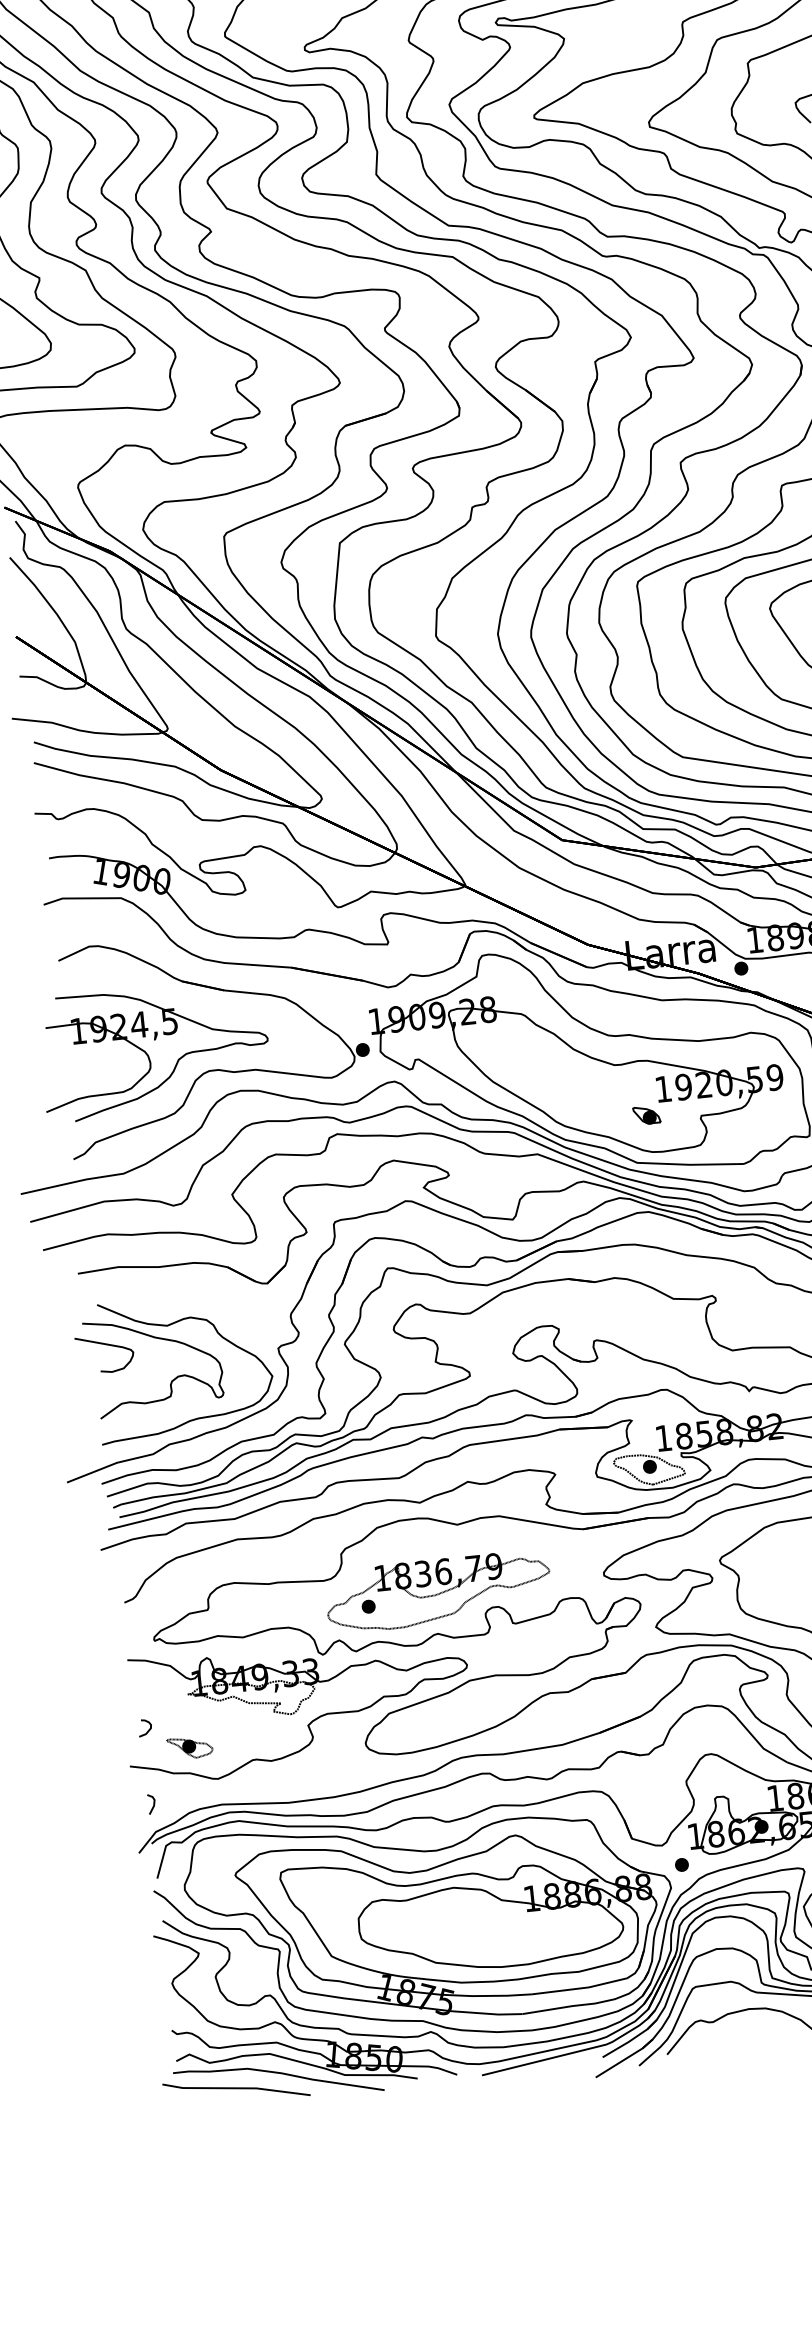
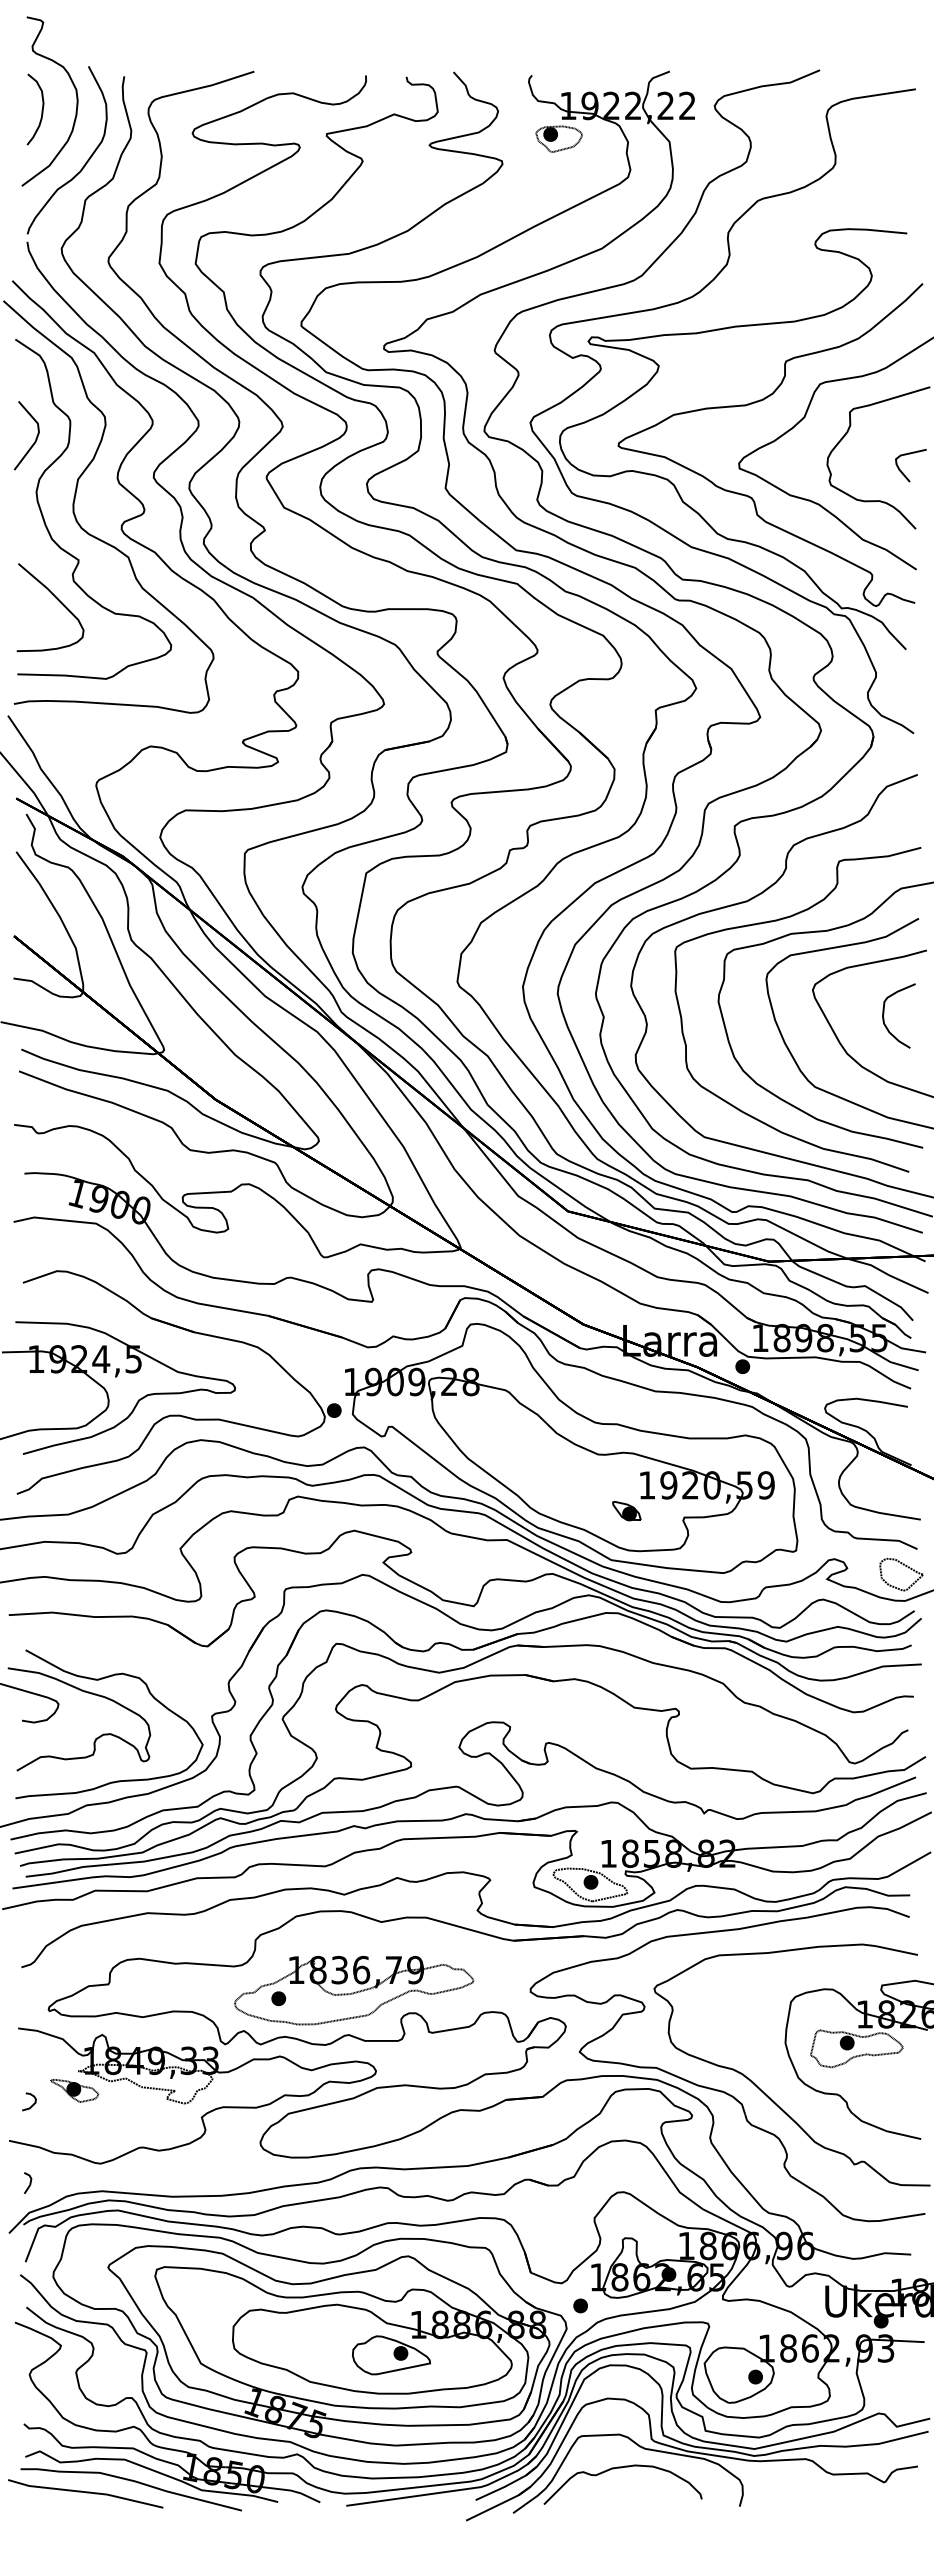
part: (189, 1747) -> (74, 2090), moved
part: (509, 1930) -> (391, 2355), added

